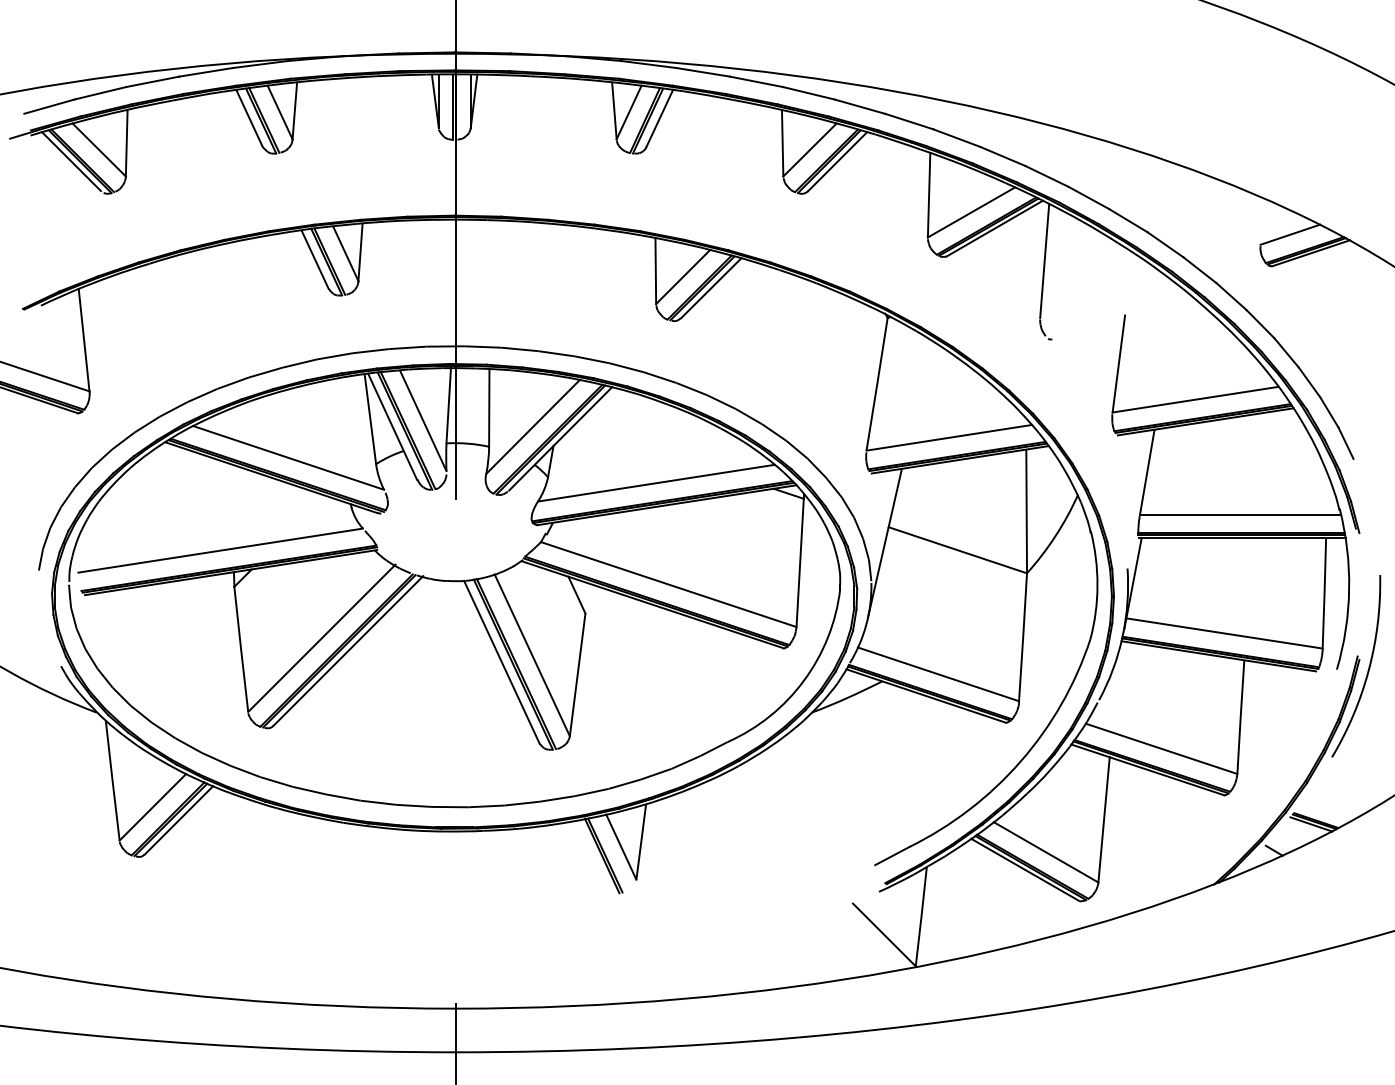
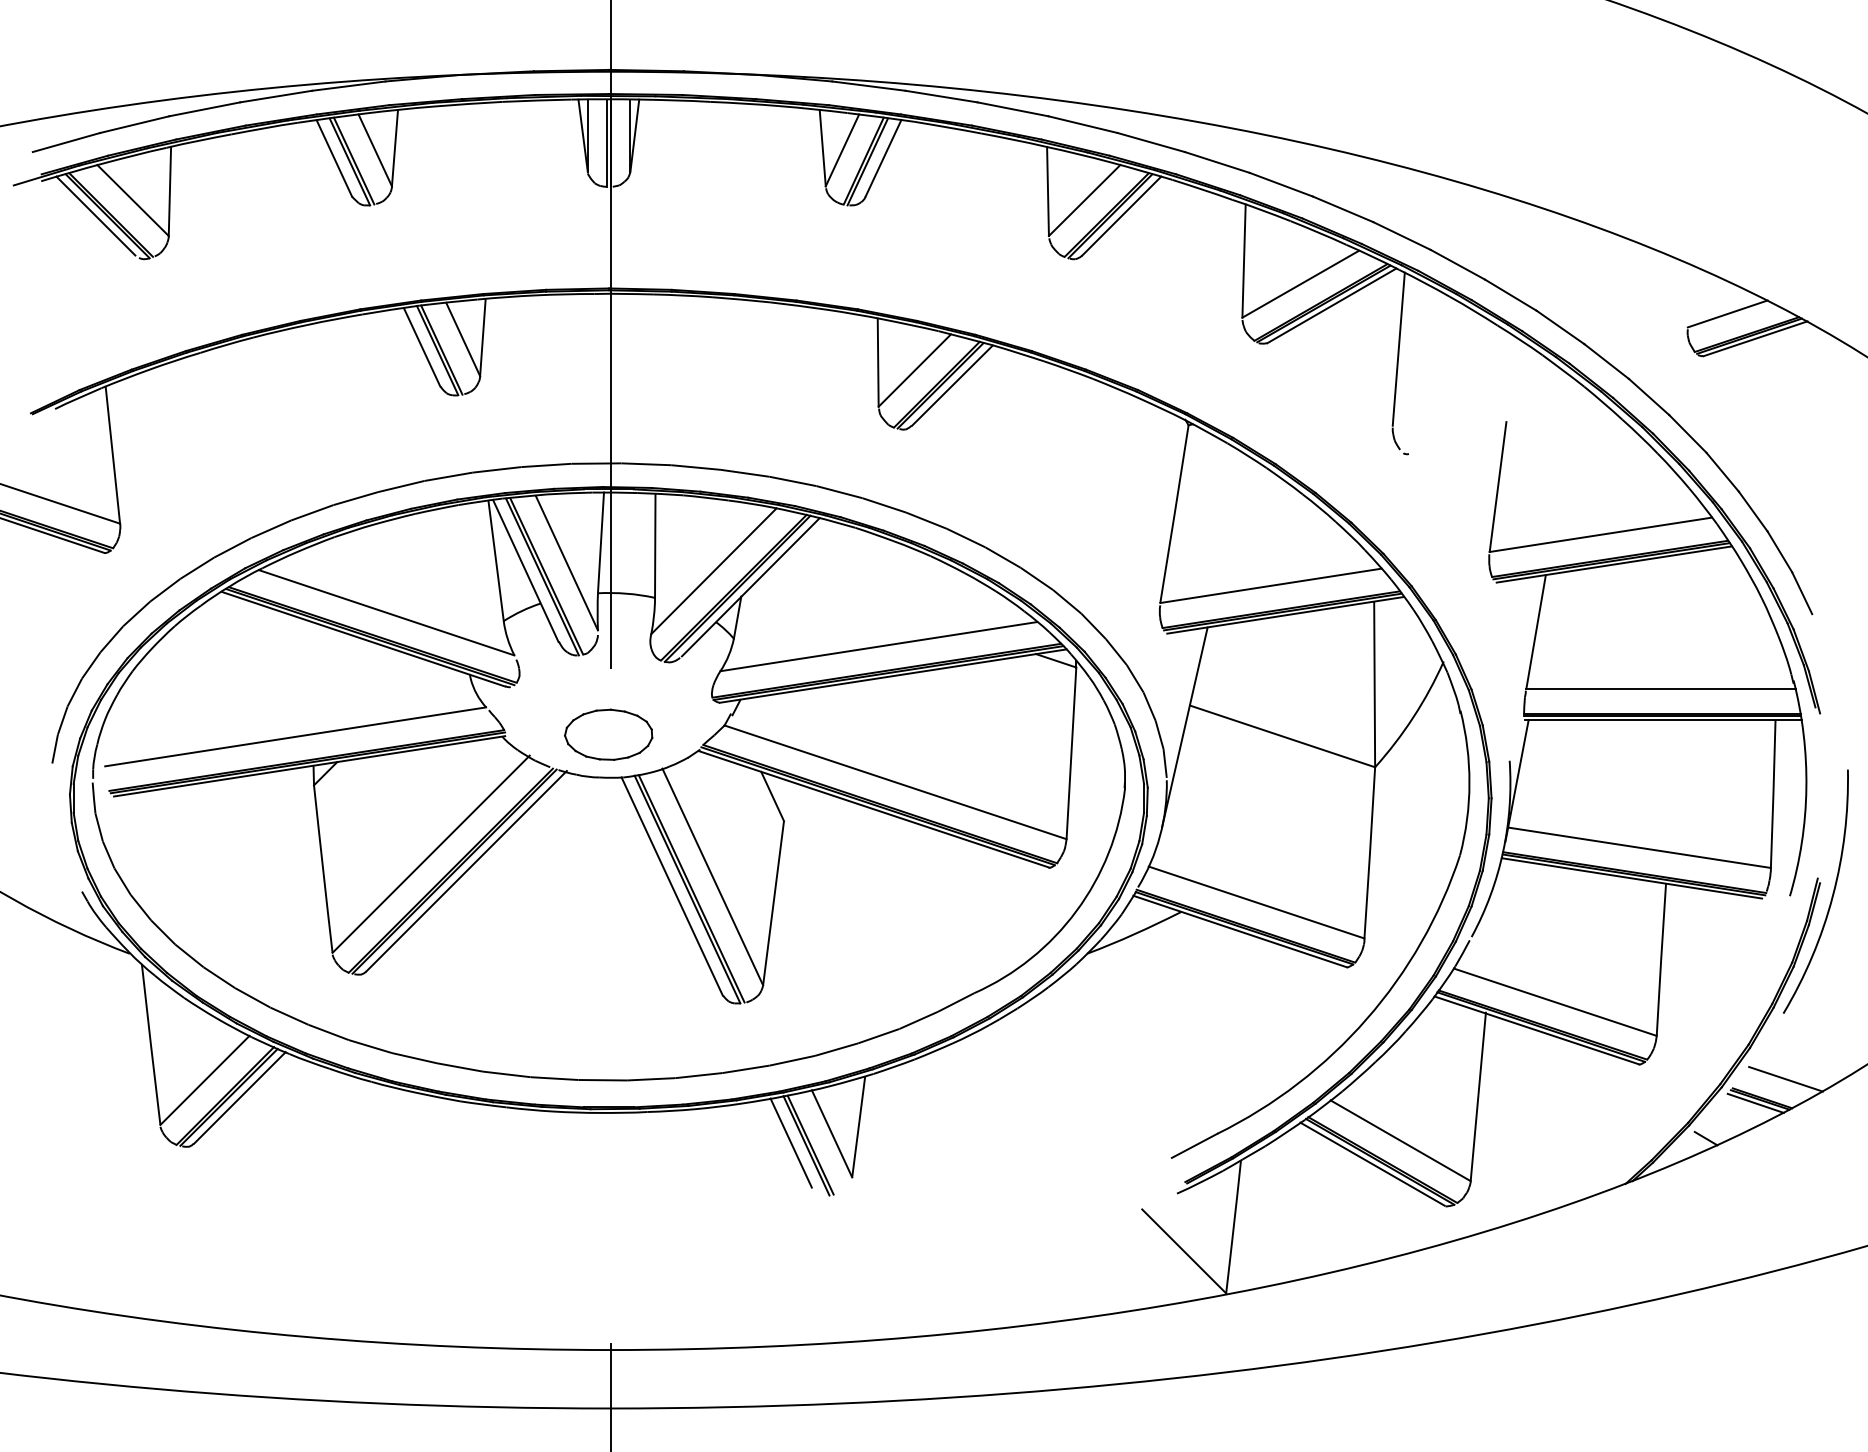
part: (454, 548) -> (608, 734), added
line: (1333, 805) -> (1785, 1078), added
line: (590, 853) -> (790, 1142), added

